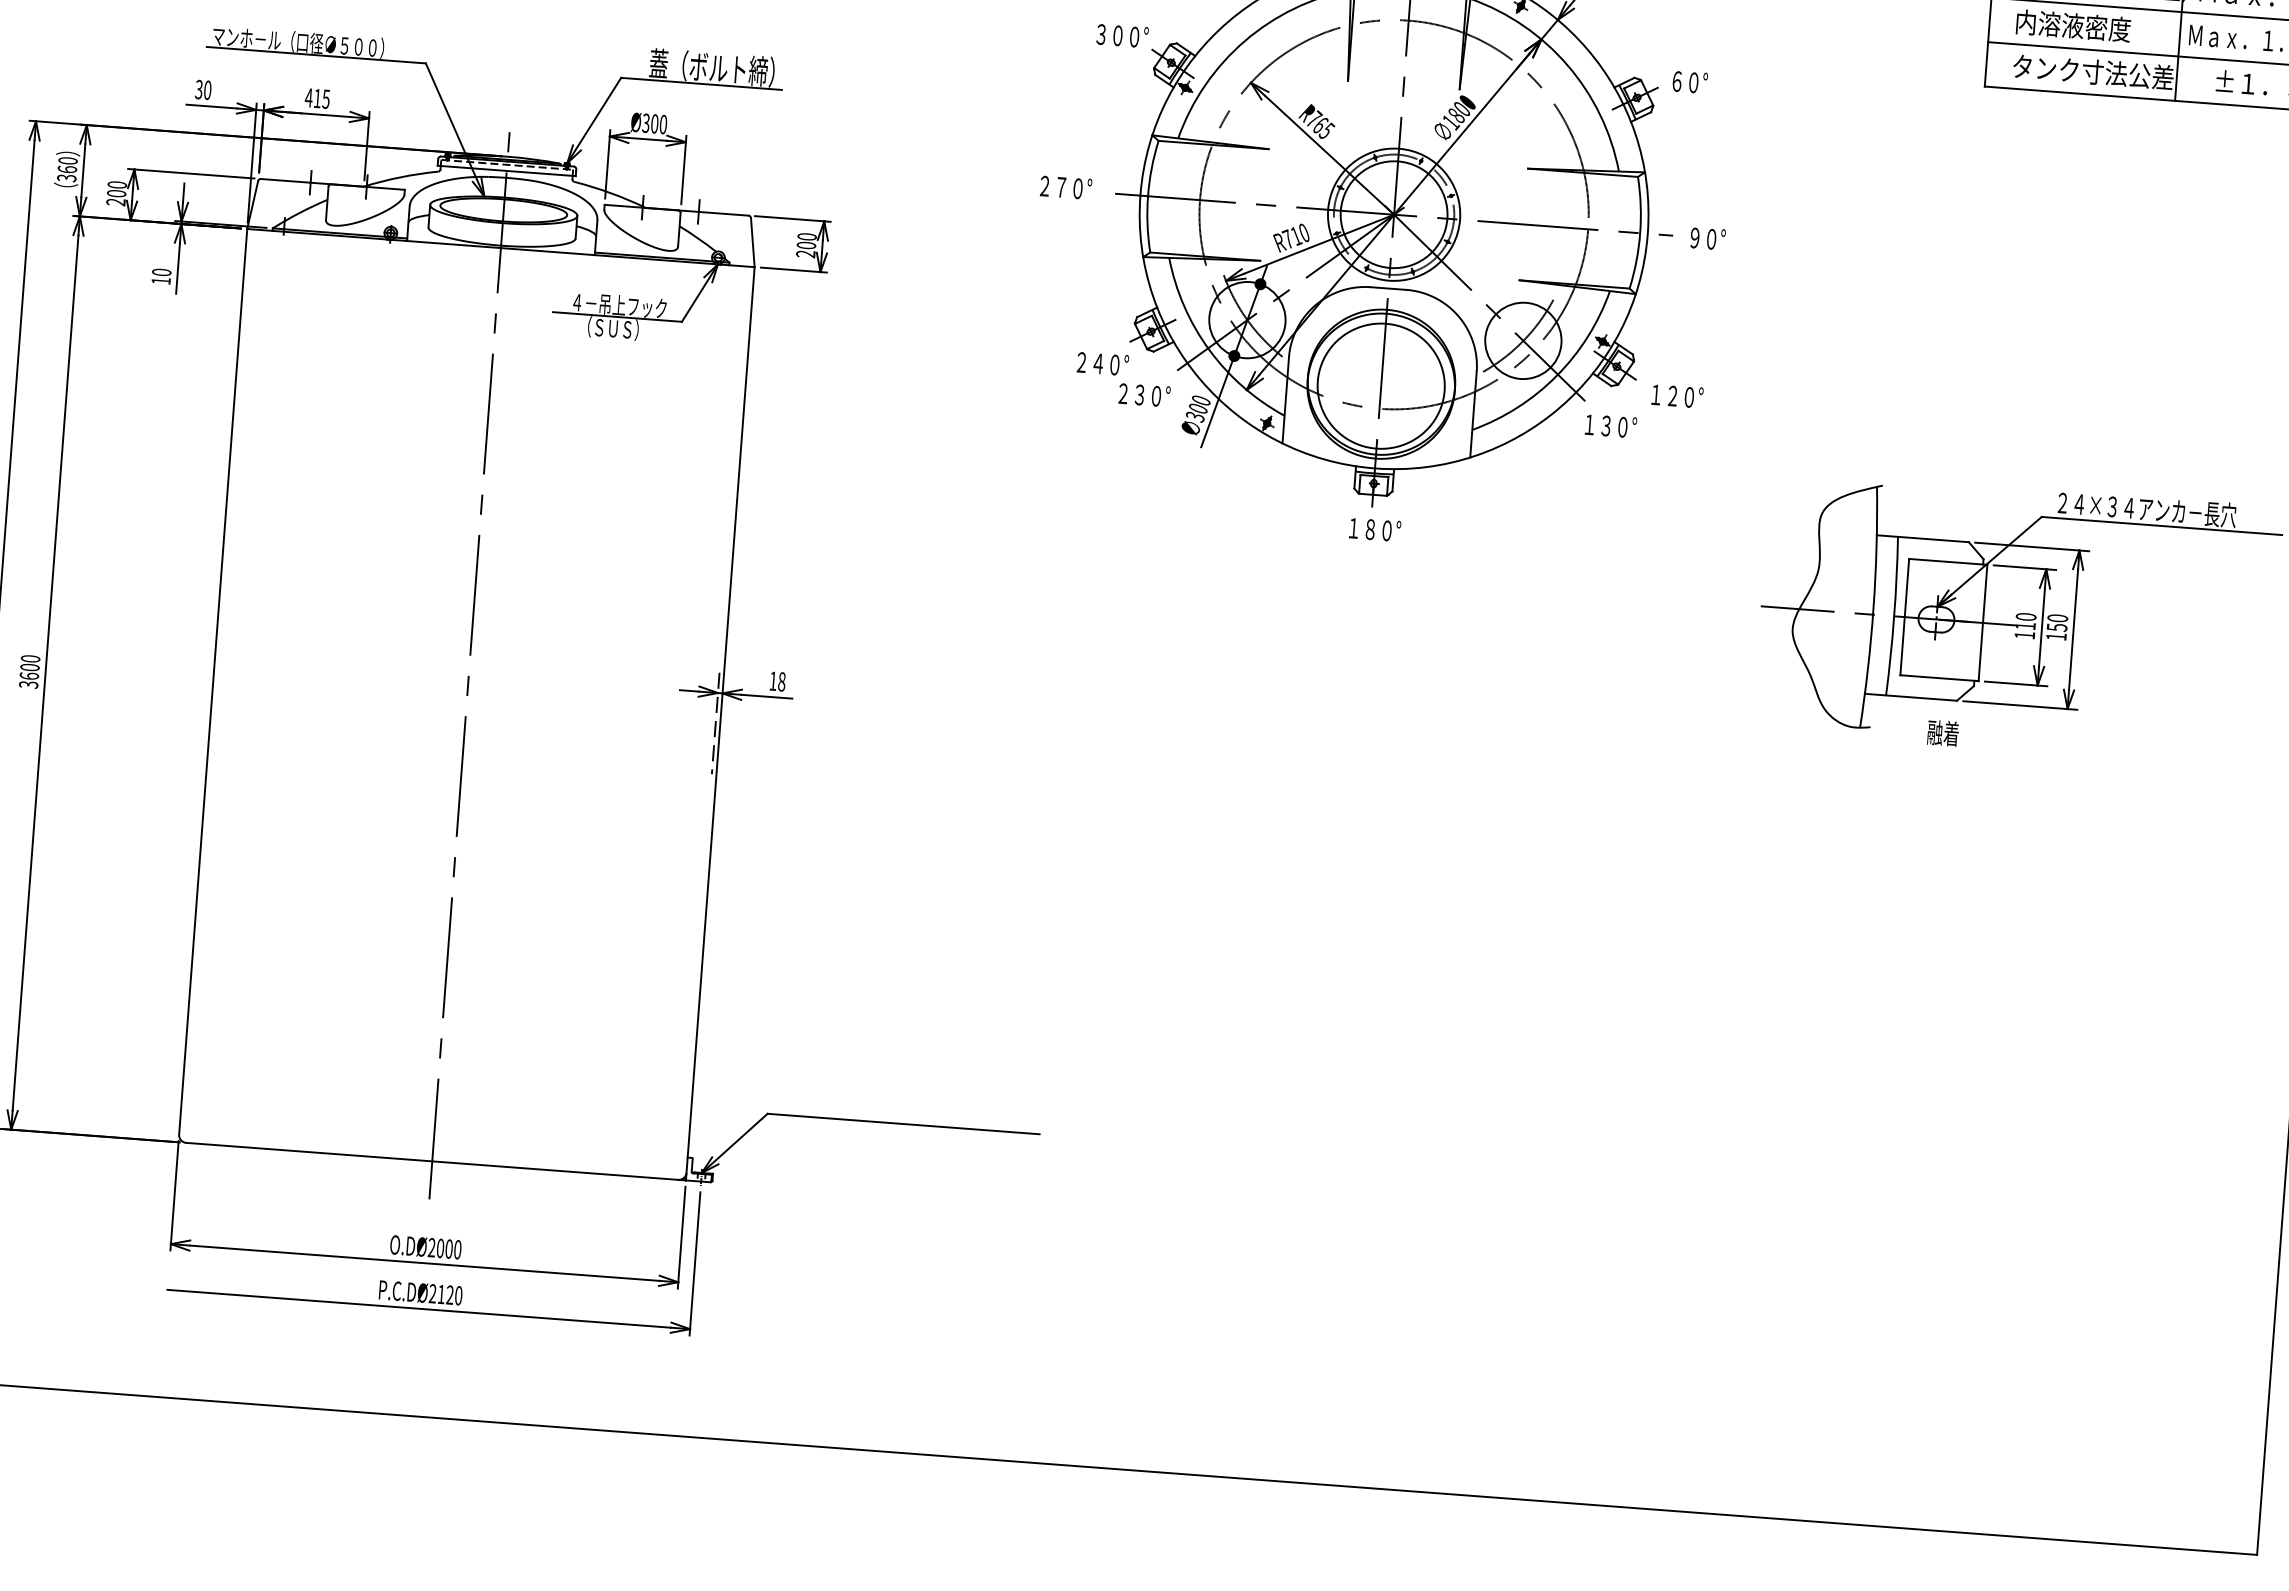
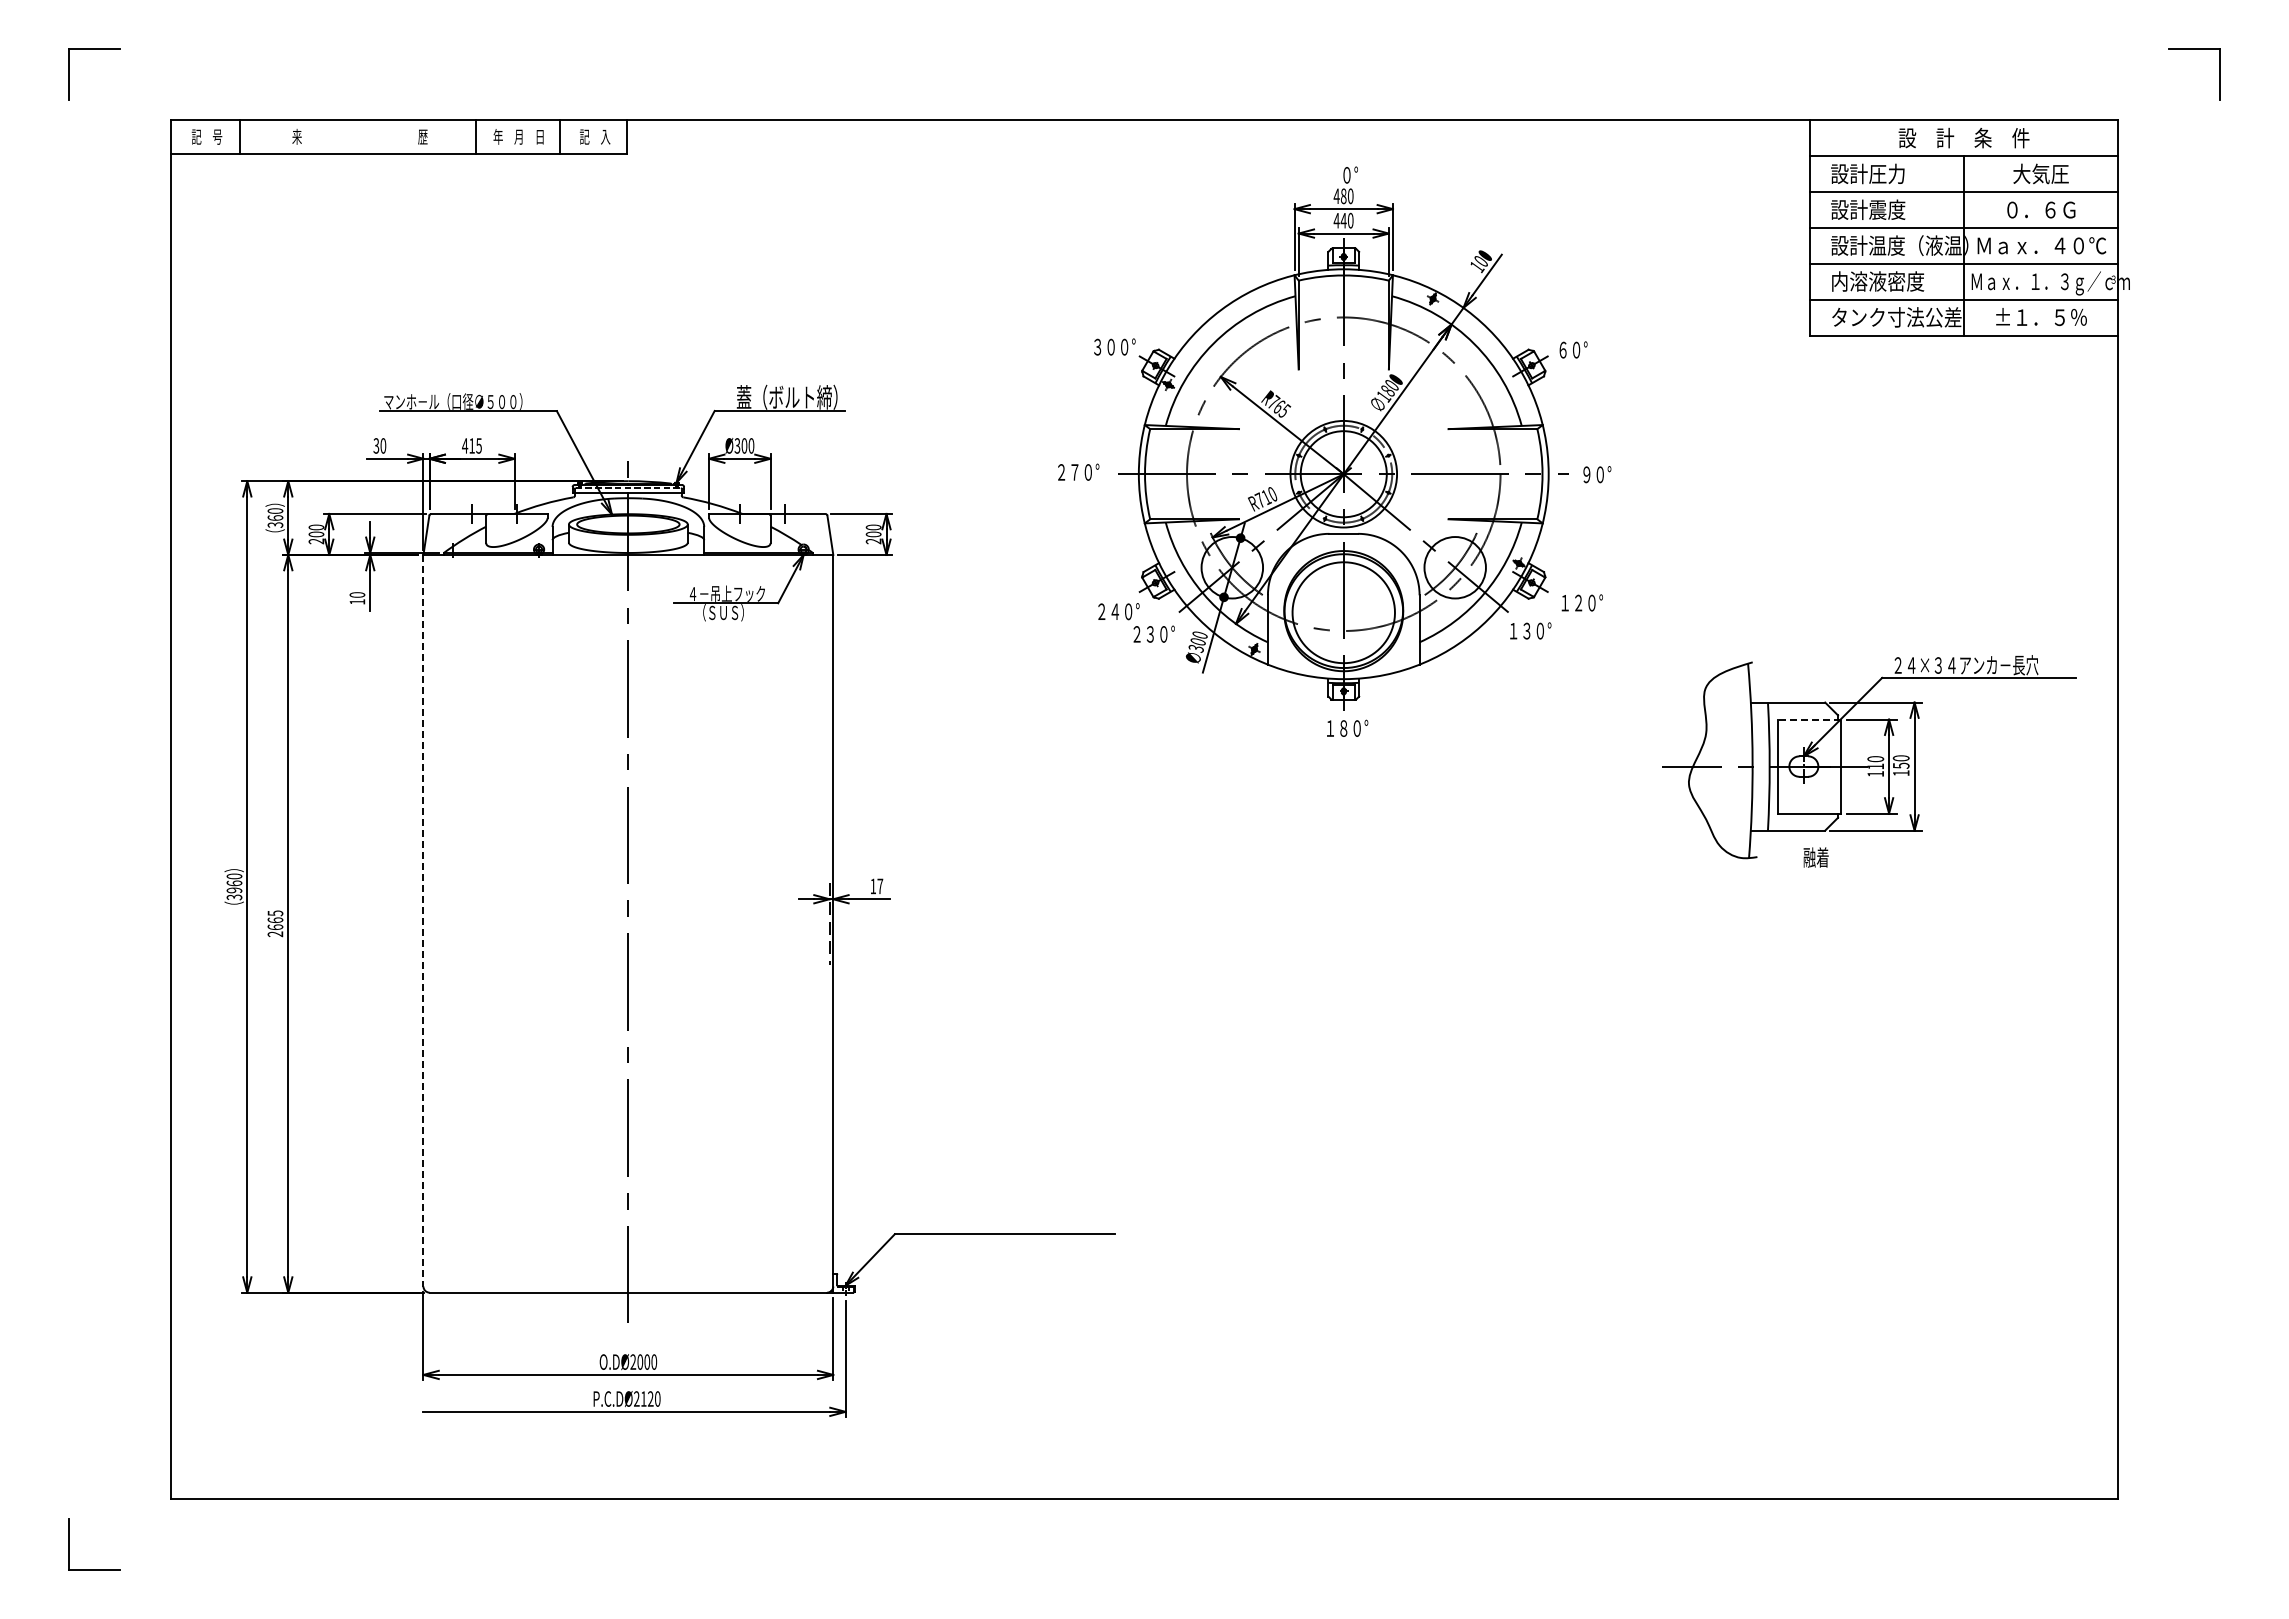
line: (1947, 561) -> (1809, 719), solid -> dashed
text: (29, 671) -> (275, 923), 3600 -> 2665
line: (213, 681) -> (423, 920), solid -> dashed
text: (782, 682) -> (880, 886), 18 -> 17

